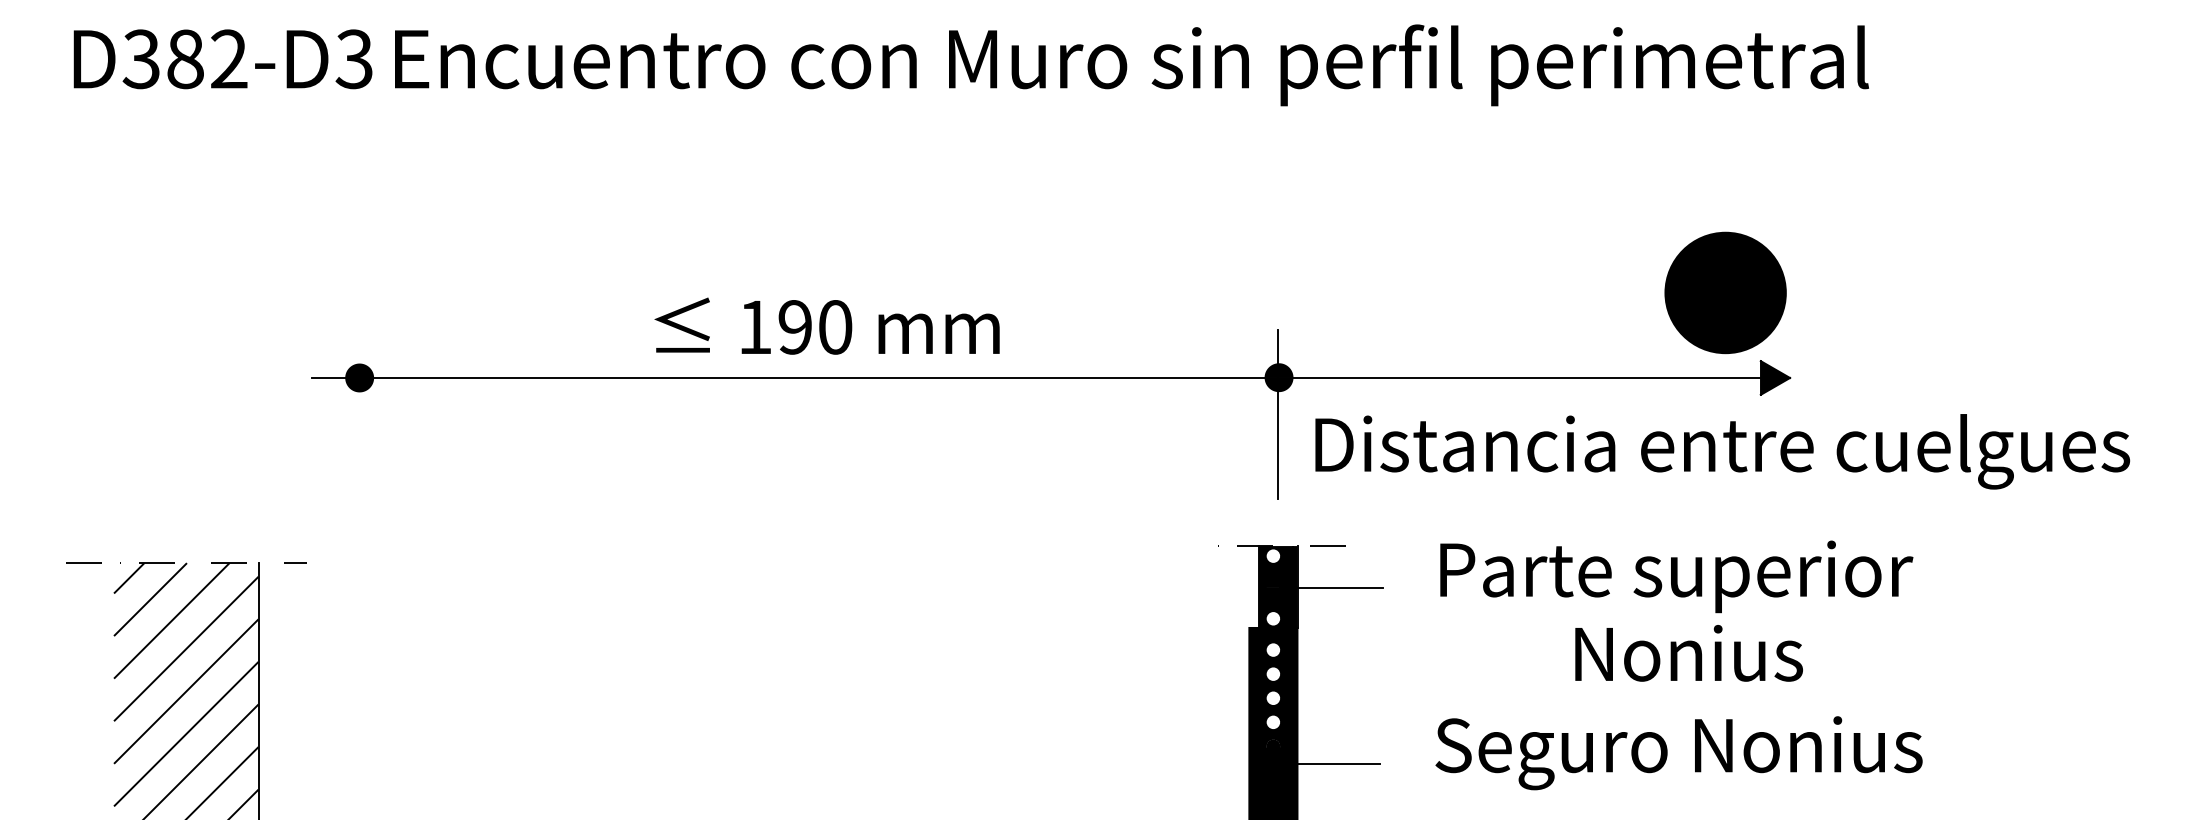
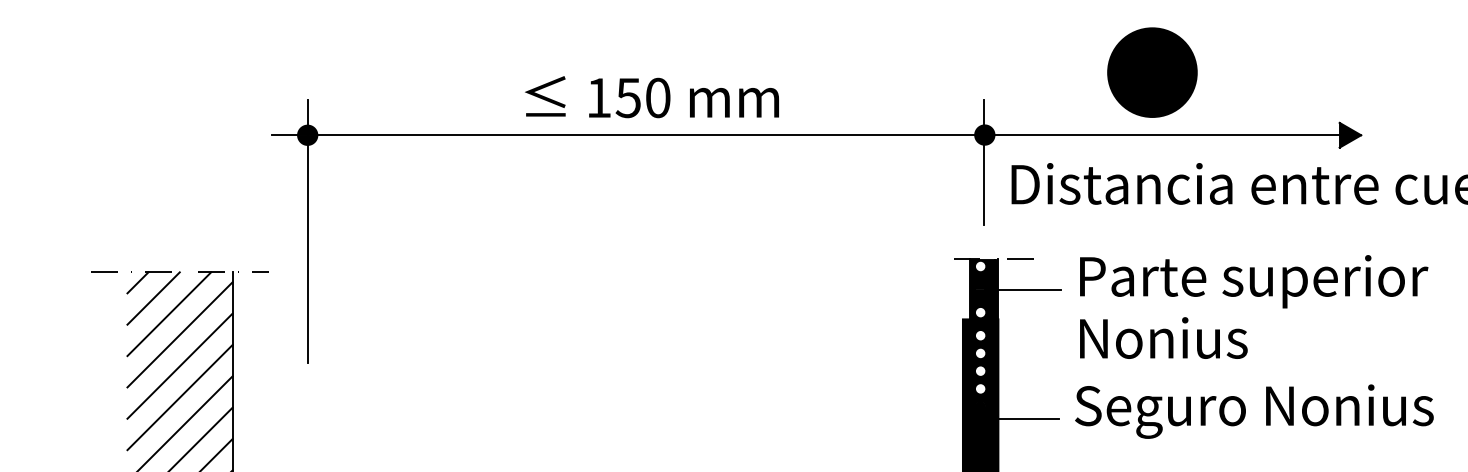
part: (1725, 292) -> (1152, 72), moved
text: (794, 327) -> (627, 98), 190 -> 150
line: (359, 508) -> (307, 231), added
text: (1676, 576) -> (1253, 281), moved
text: (1688, 653) -> (1163, 338), moved
text: (1678, 753) -> (1253, 411), moved

